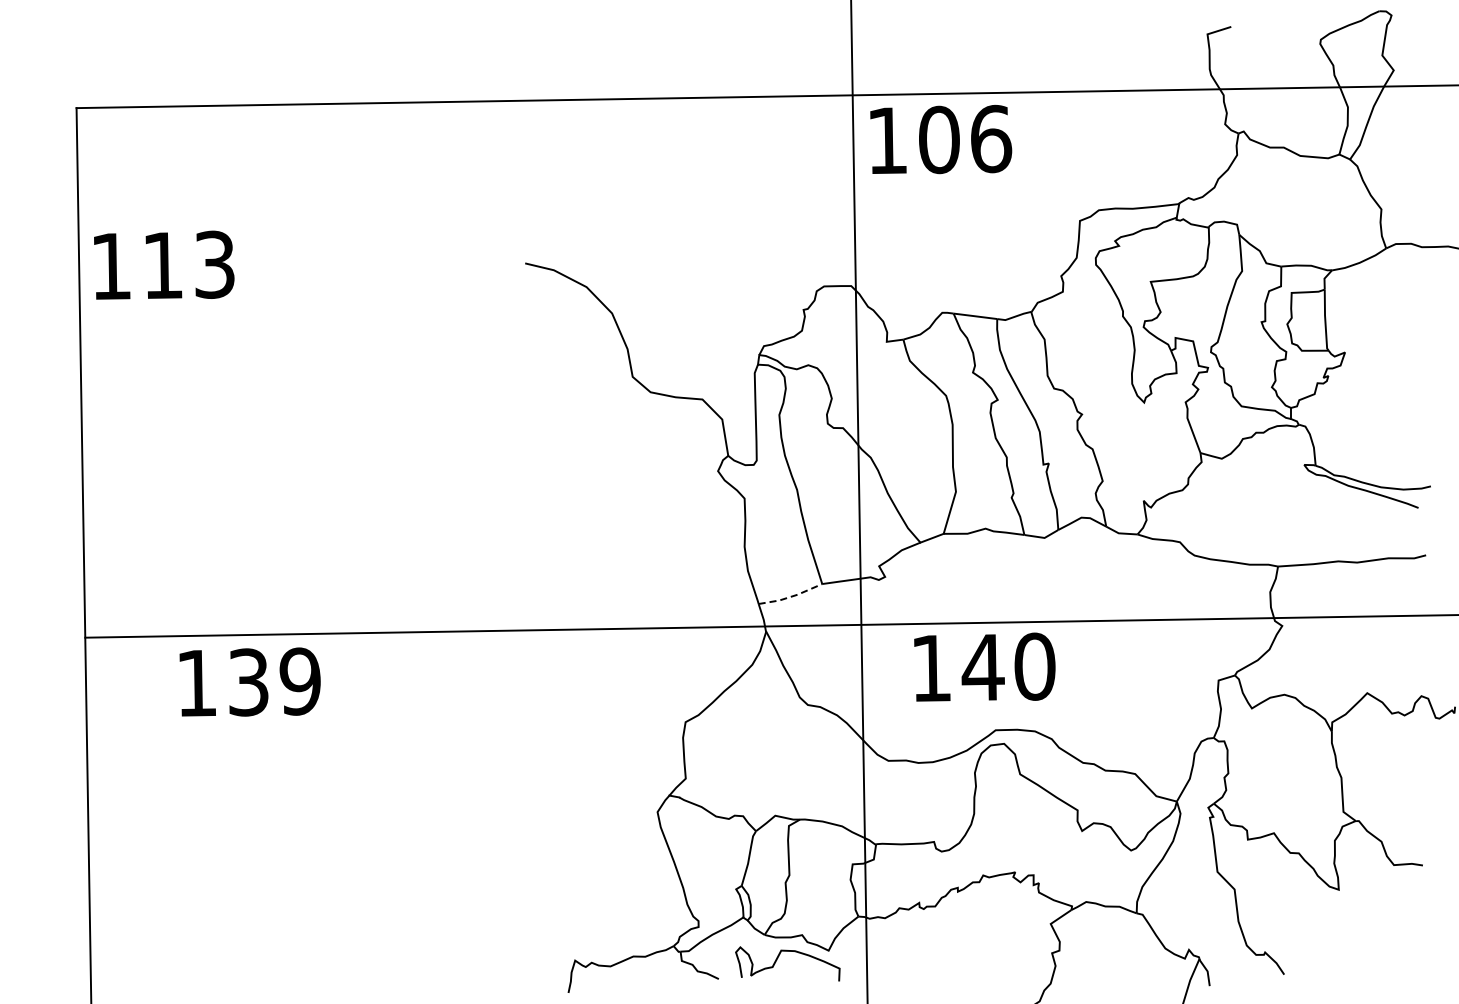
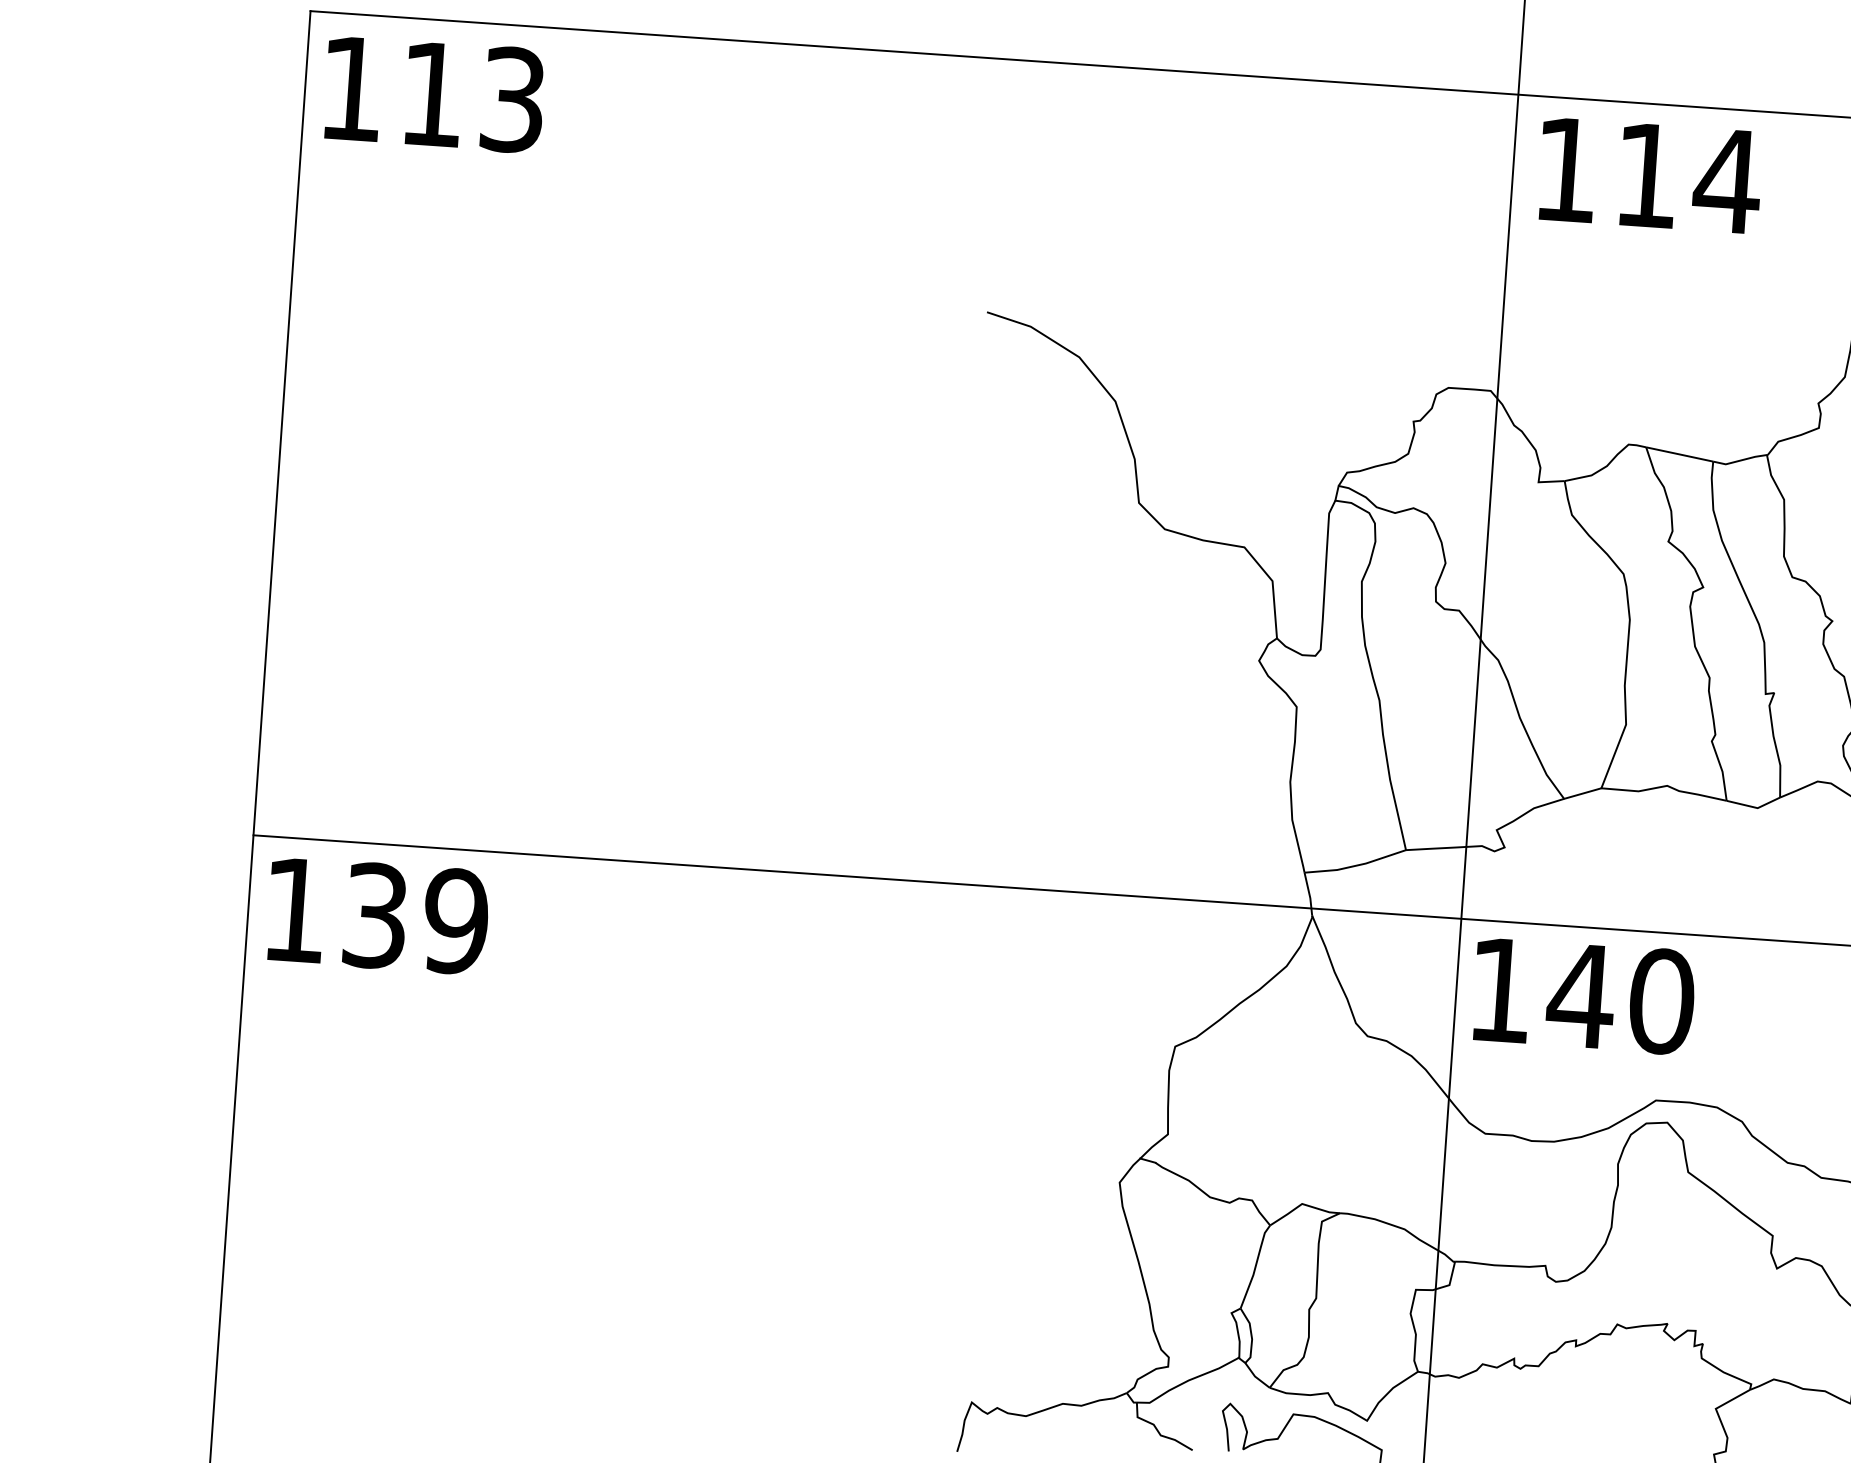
text: (965, 139) -> (1687, 178), 106 -> 114
text: (164, 264) -> (434, 92), moved
line: (791, 596) -> (1356, 865), dashed -> solid
text: (984, 666) -> (1583, 994), moved
text: (249, 681) -> (377, 914), moved

